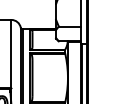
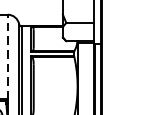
line: (11, 53) -> (7, 56), solid -> dashed

